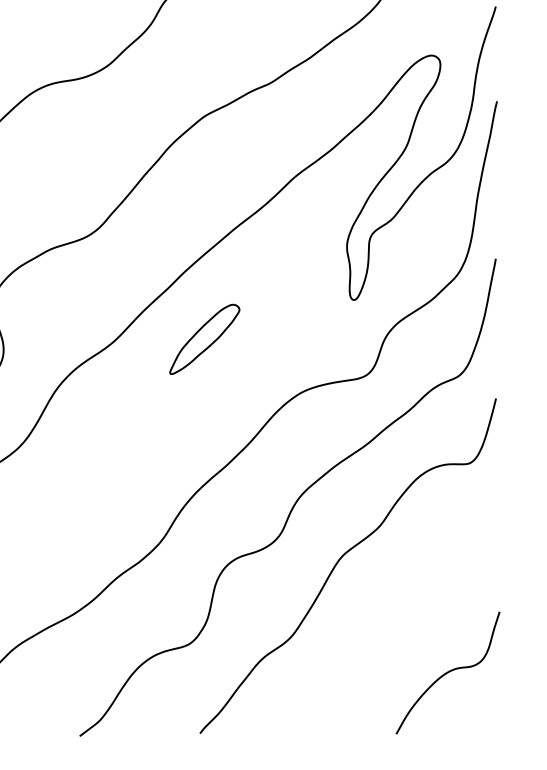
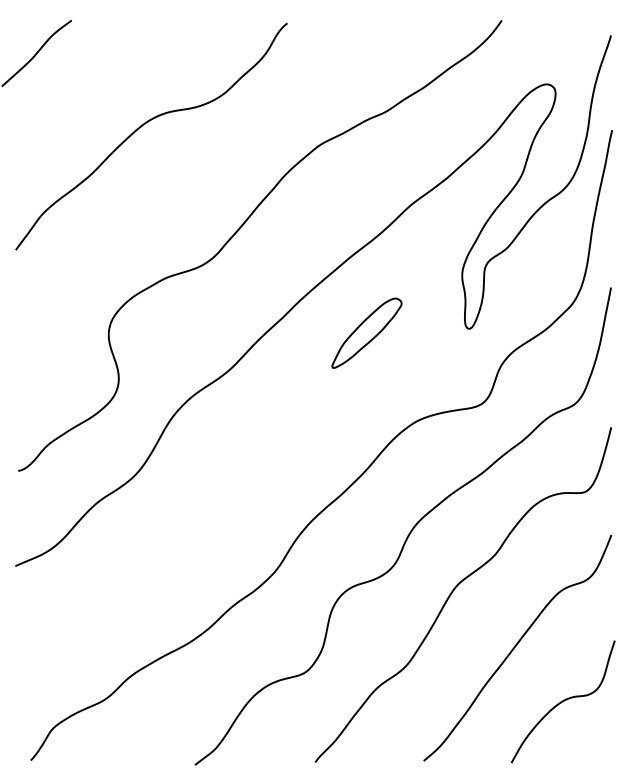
part: (204, 338) -> (366, 332), moved
curve: (401, 617) -> (516, 646), added

